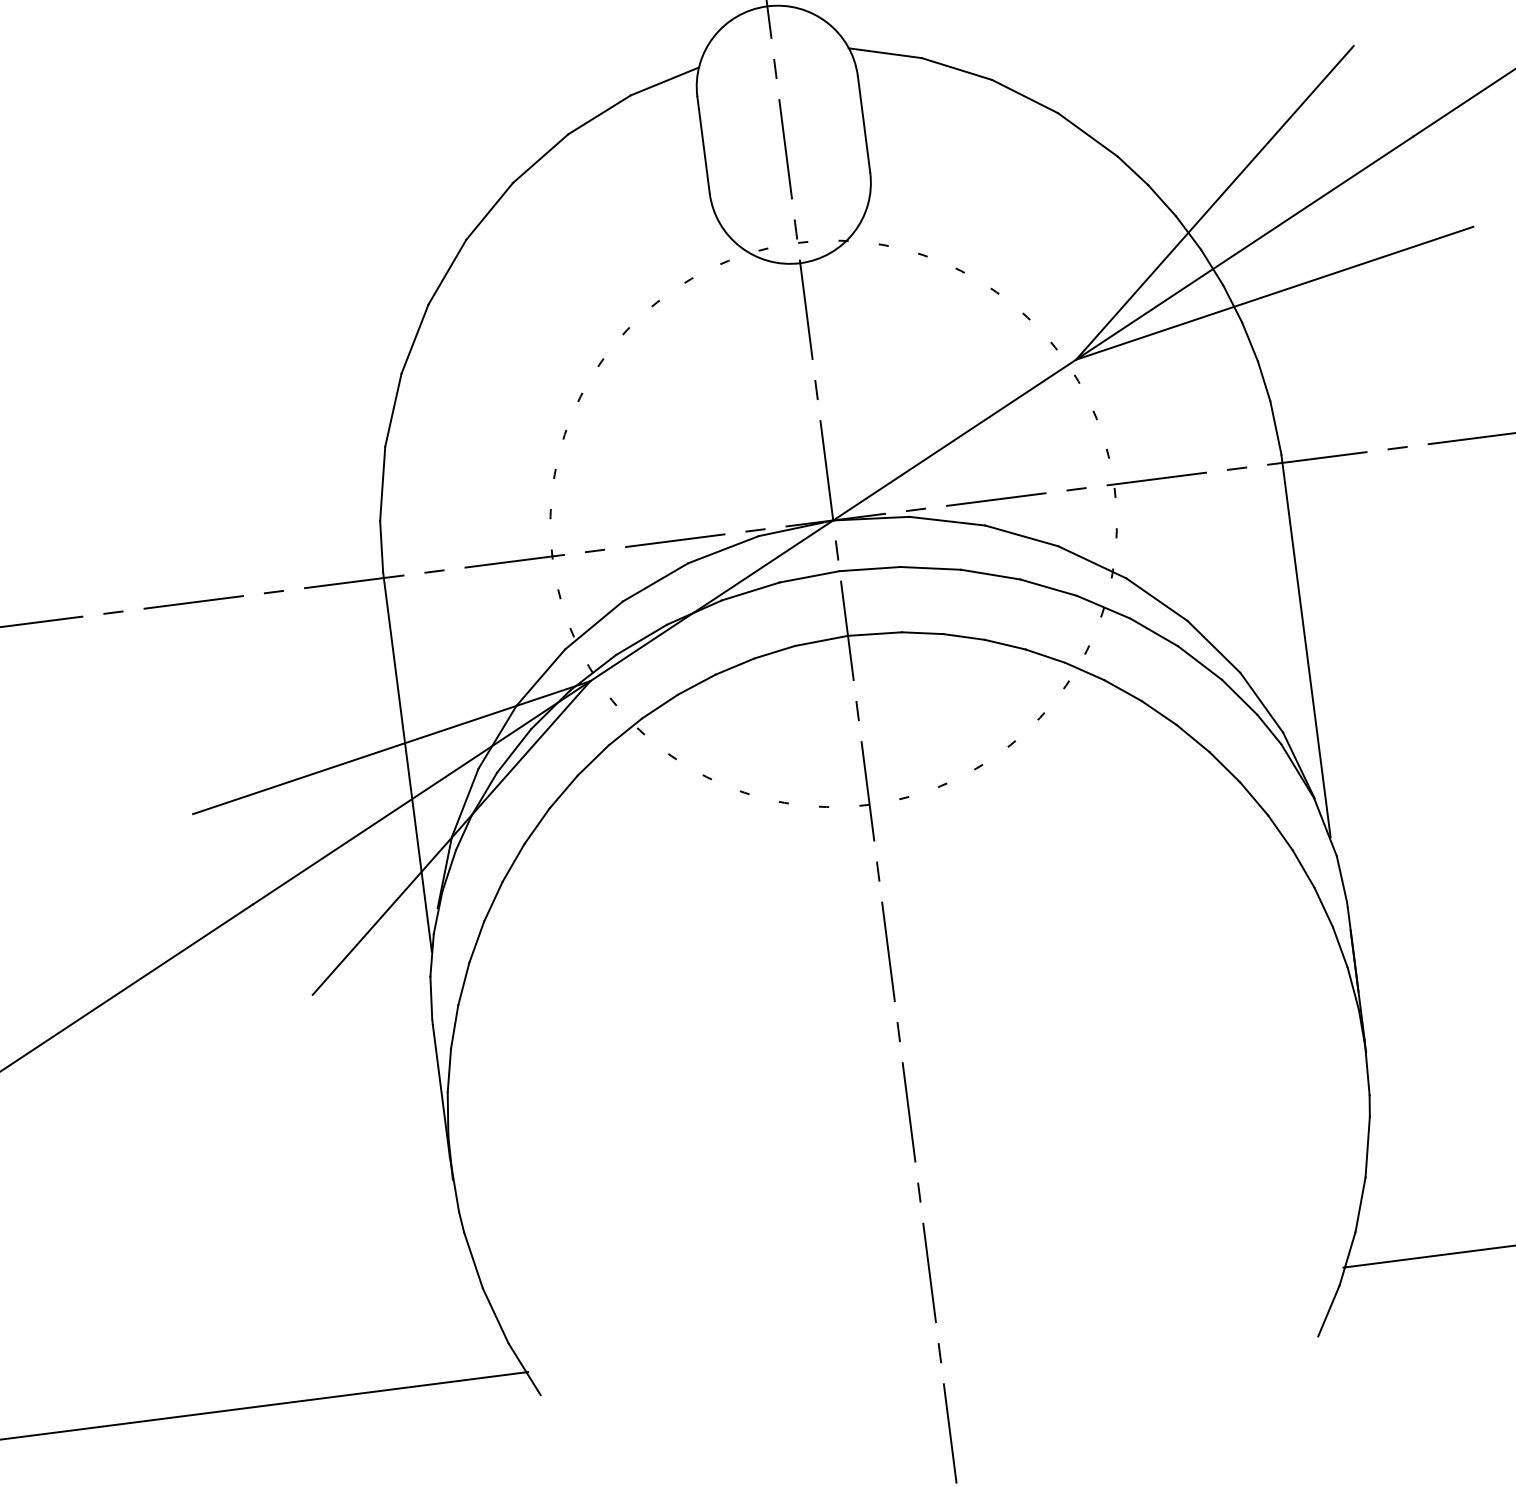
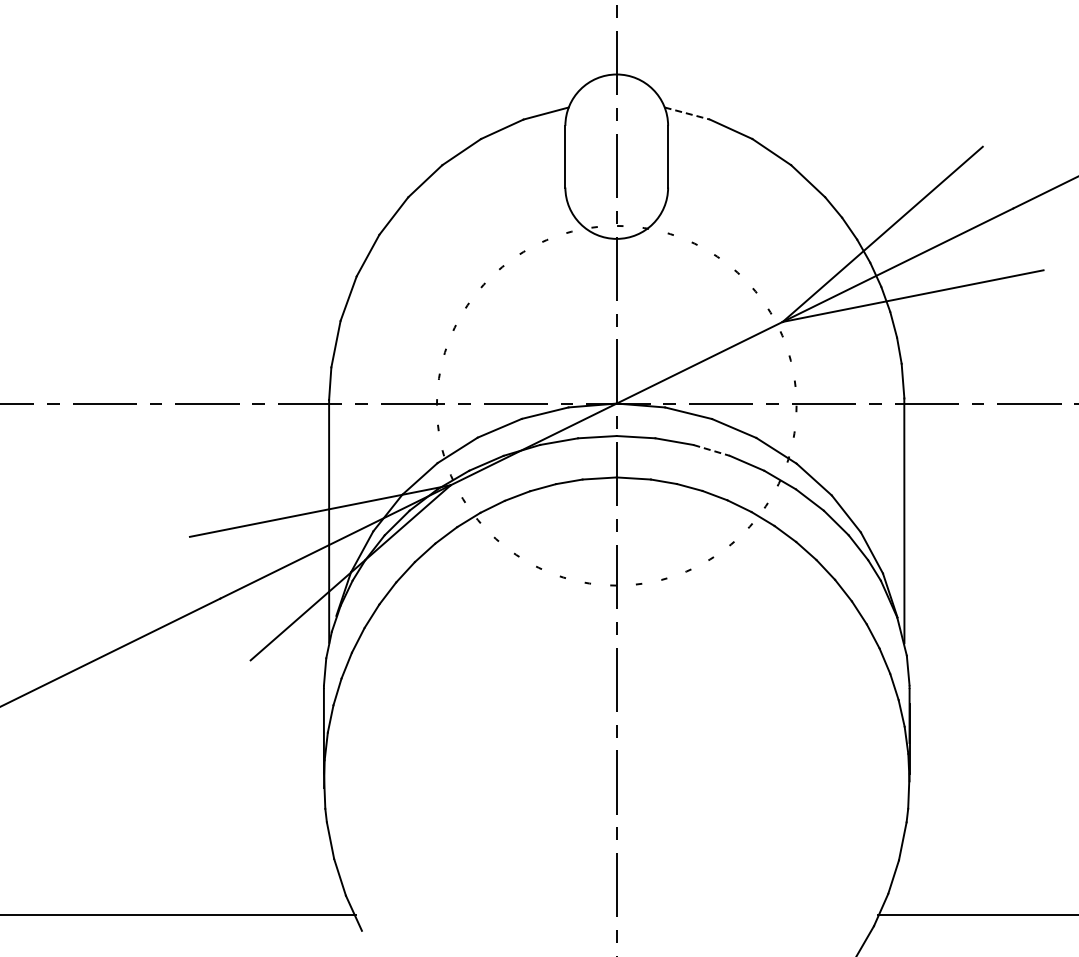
line: (885, 53) -> (687, 113), solid -> dashed
line: (992, 574) -> (712, 450), solid -> dashed

